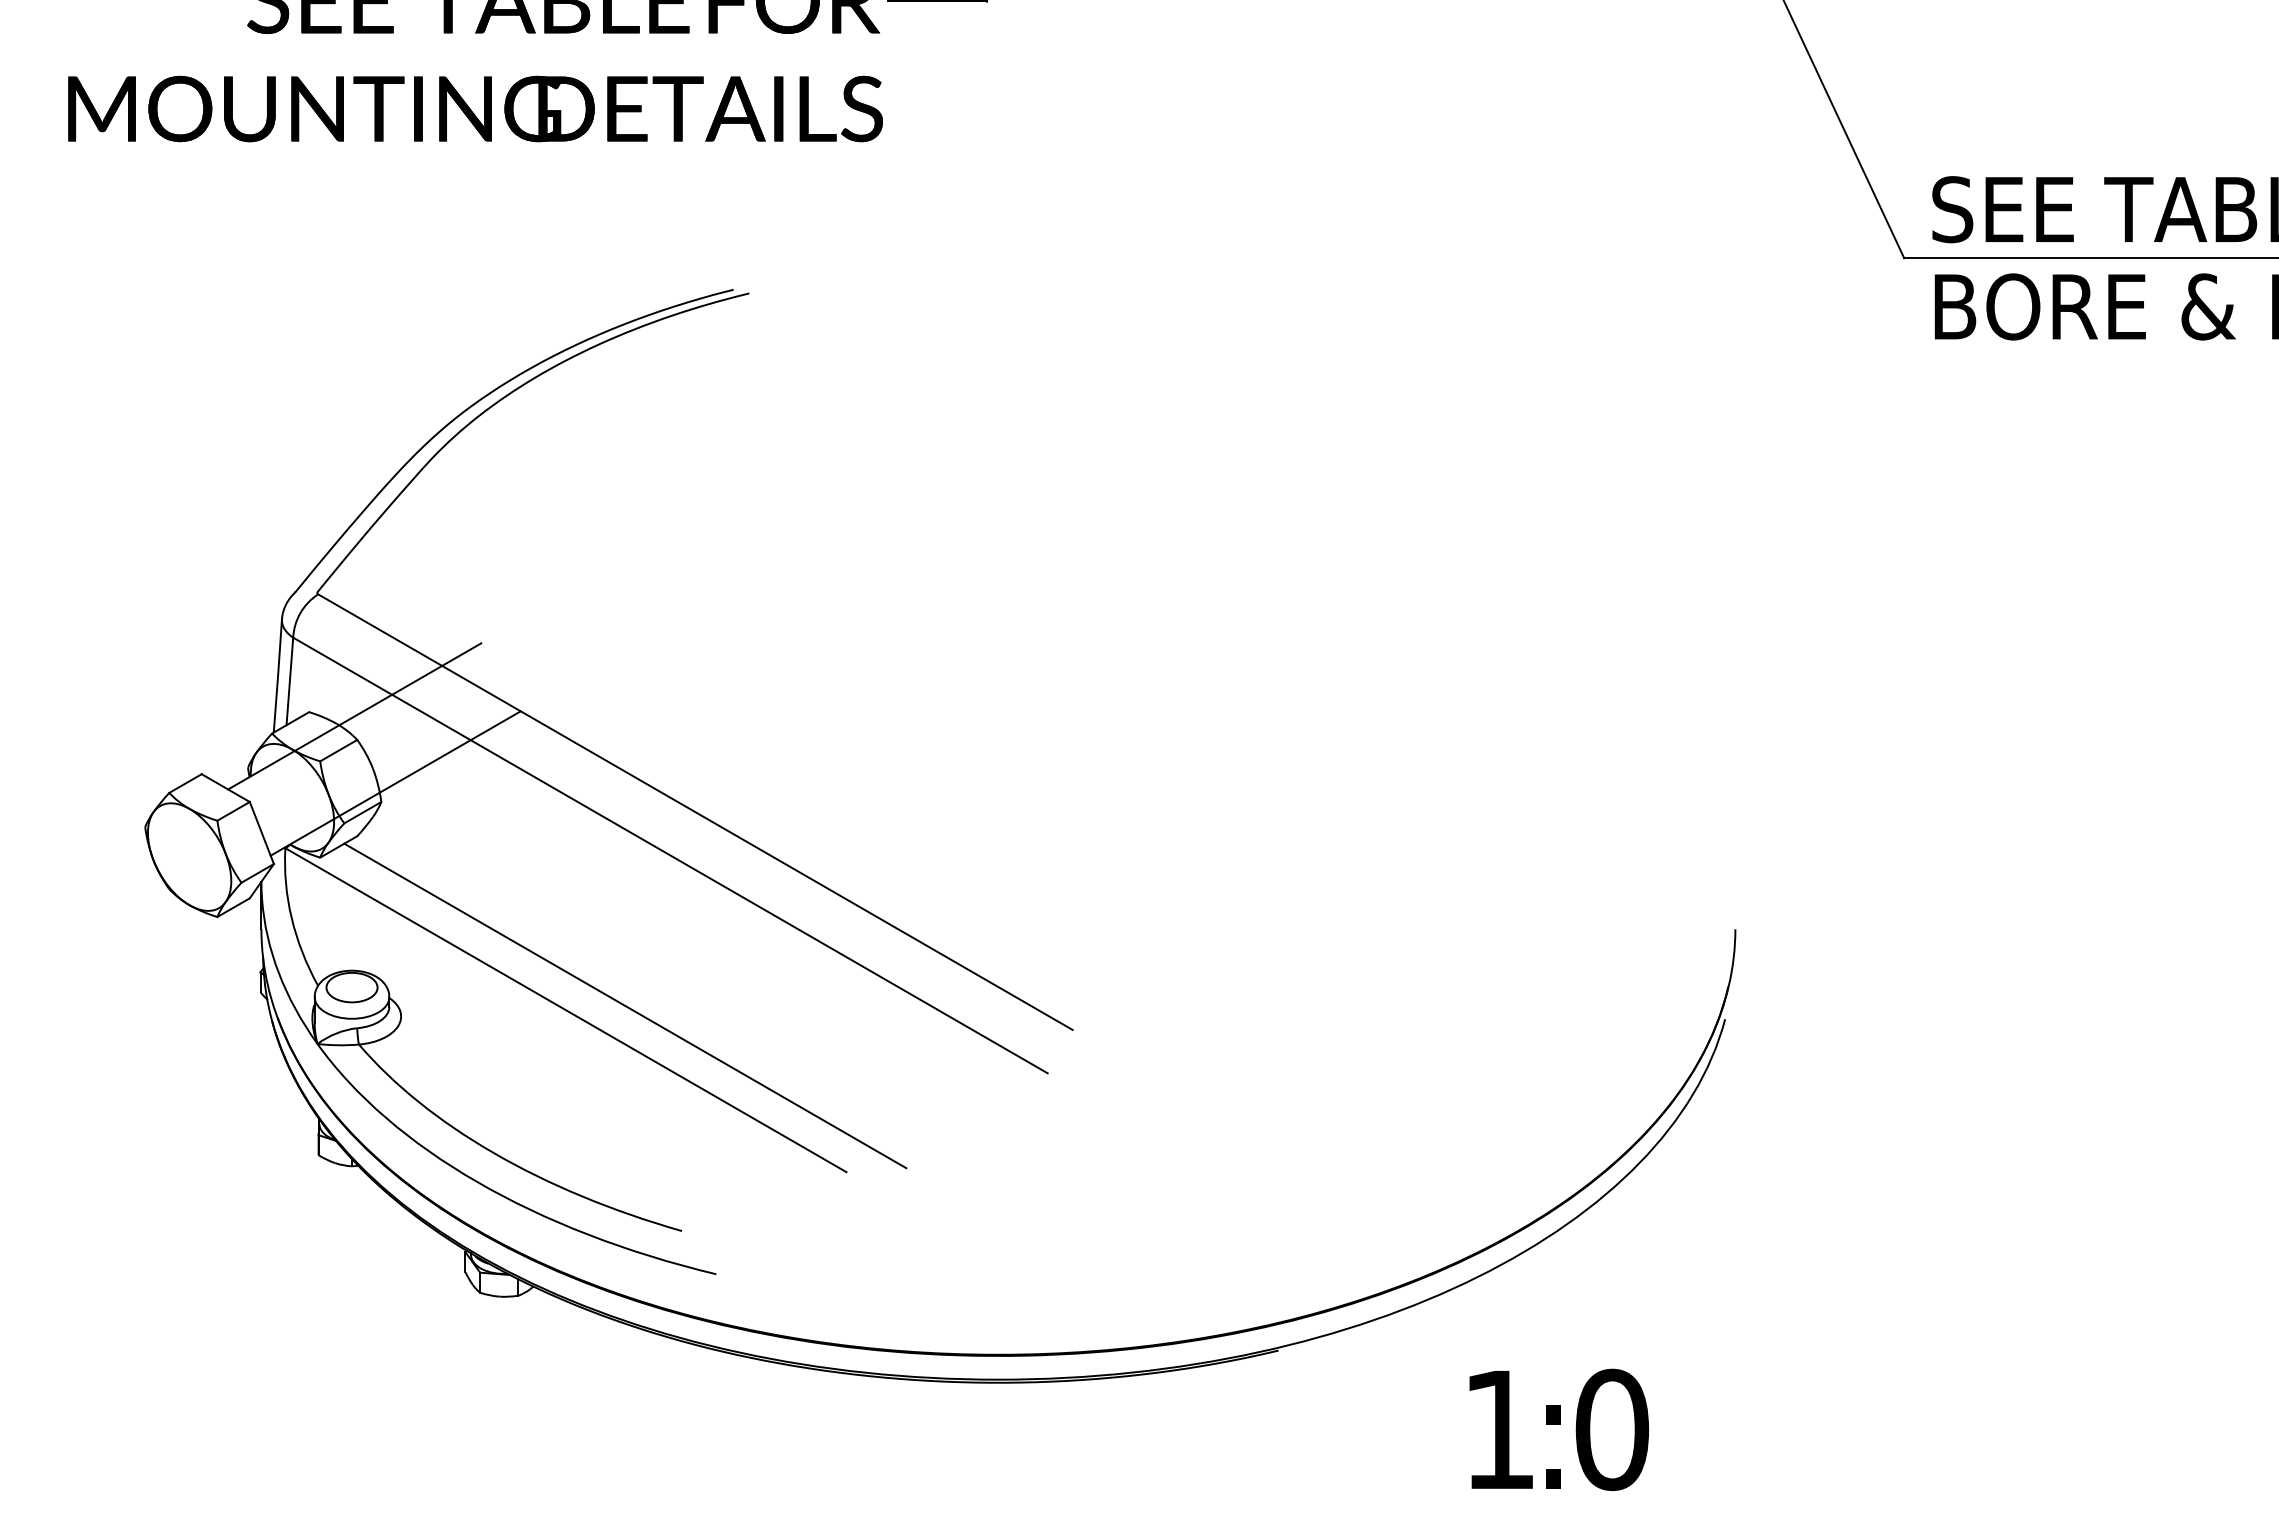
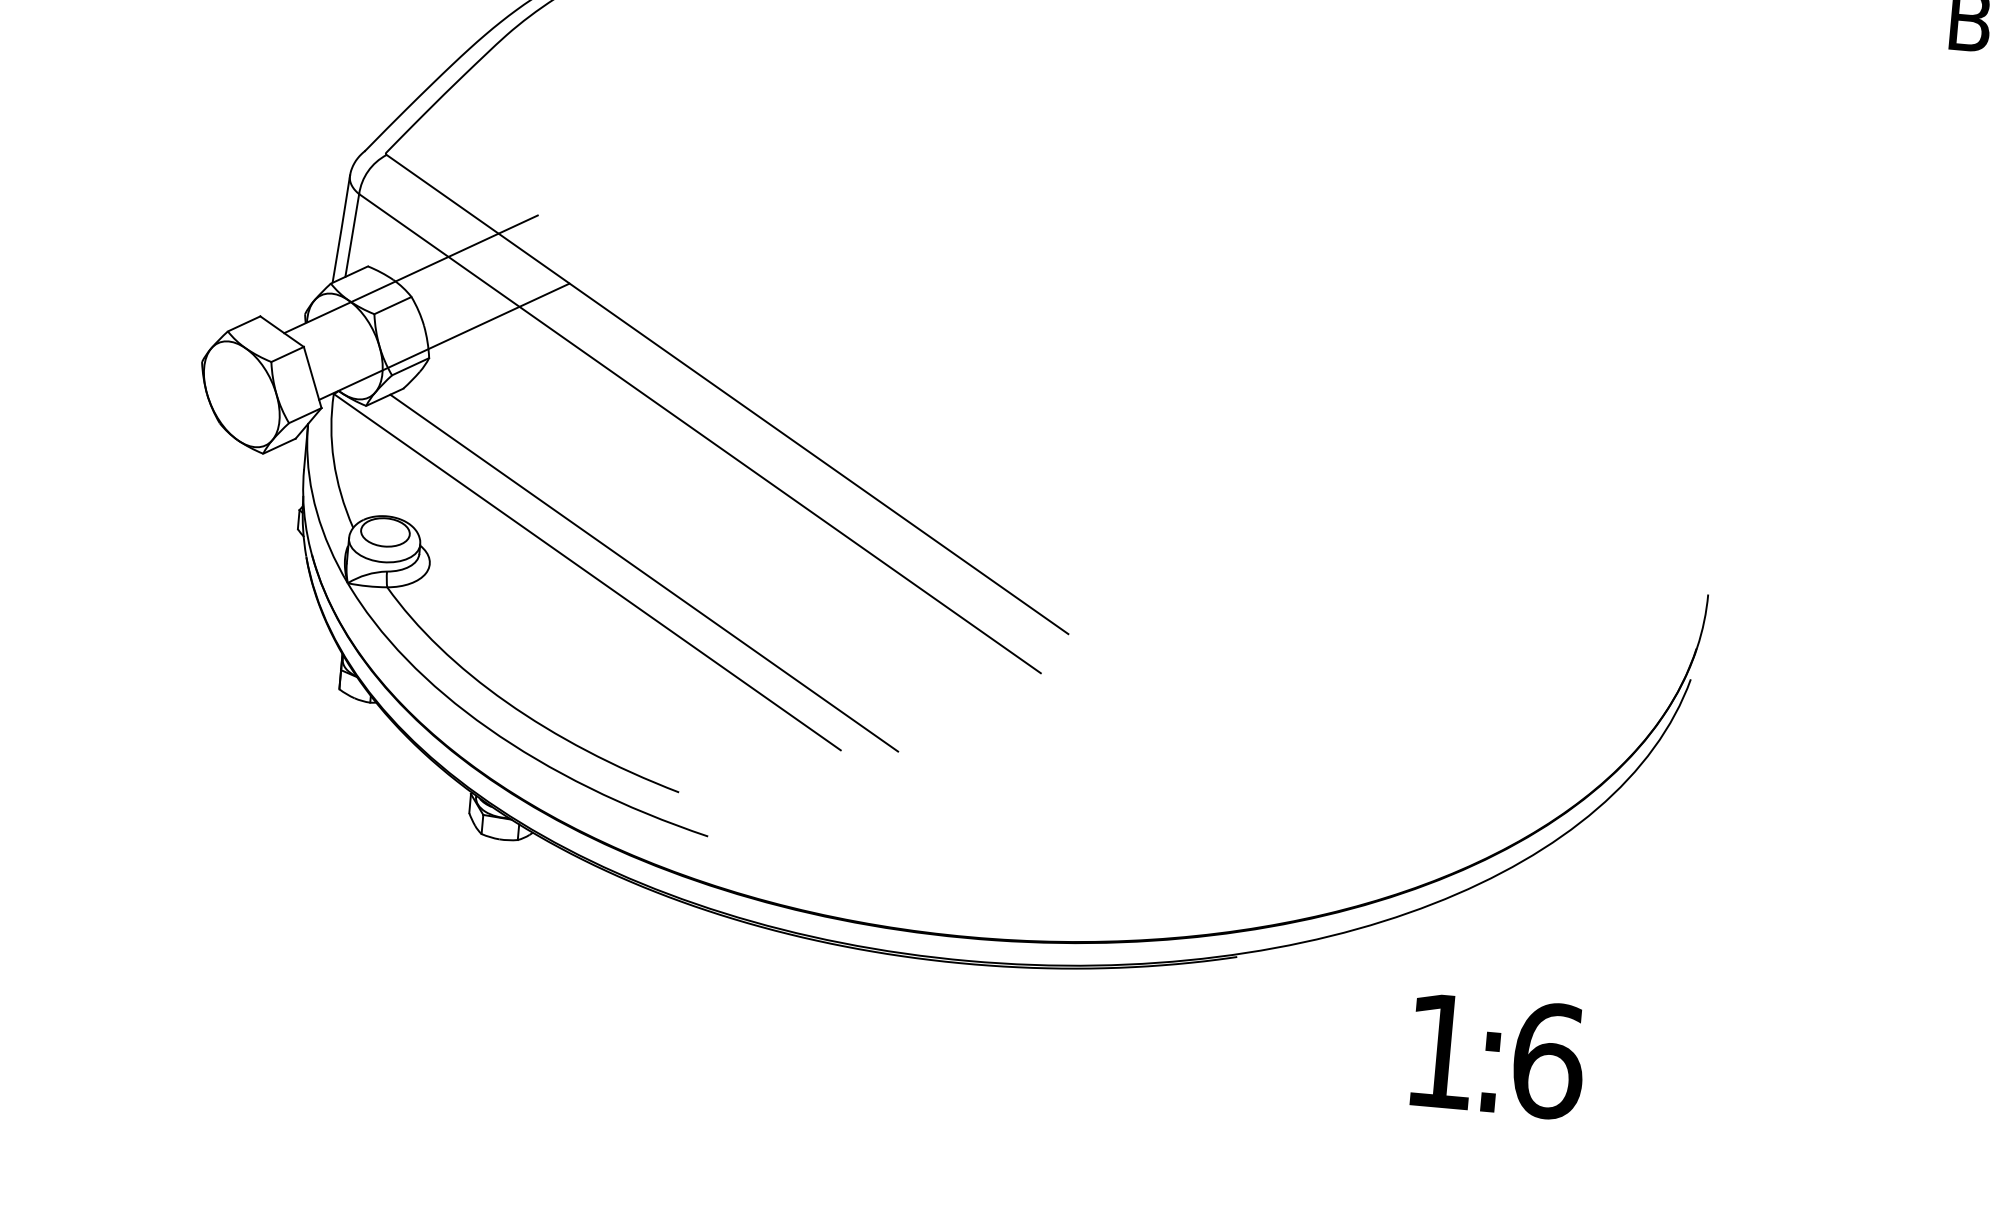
text: (1612, 1429) -> (1548, 1060), 0 -> 6

